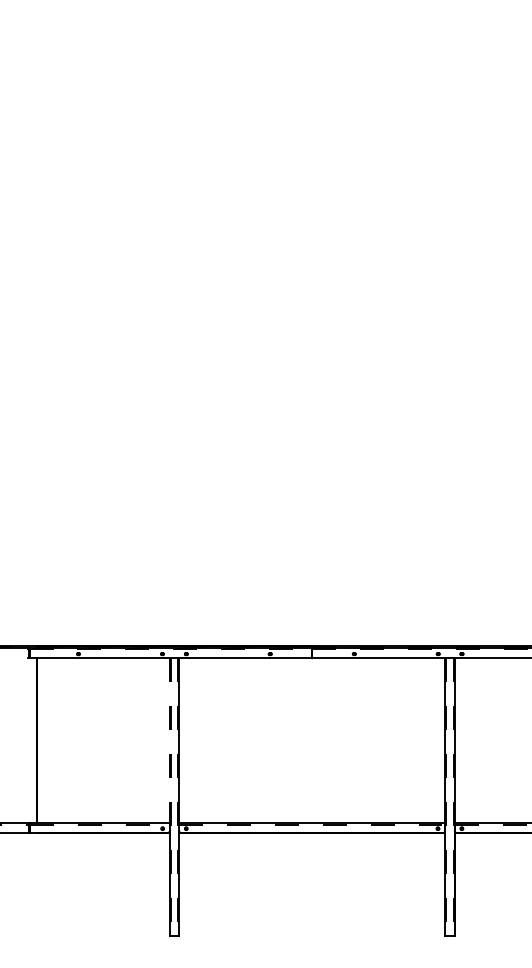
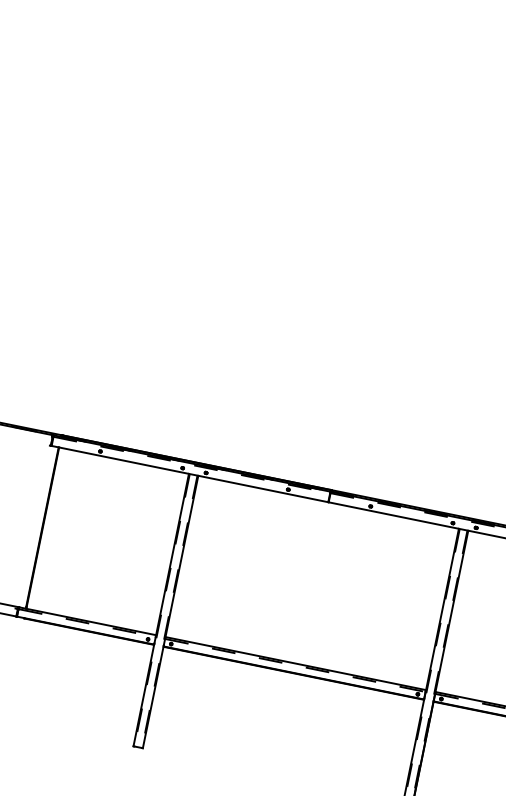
line: (169, 740) -> (172, 554), dashed -> solid

